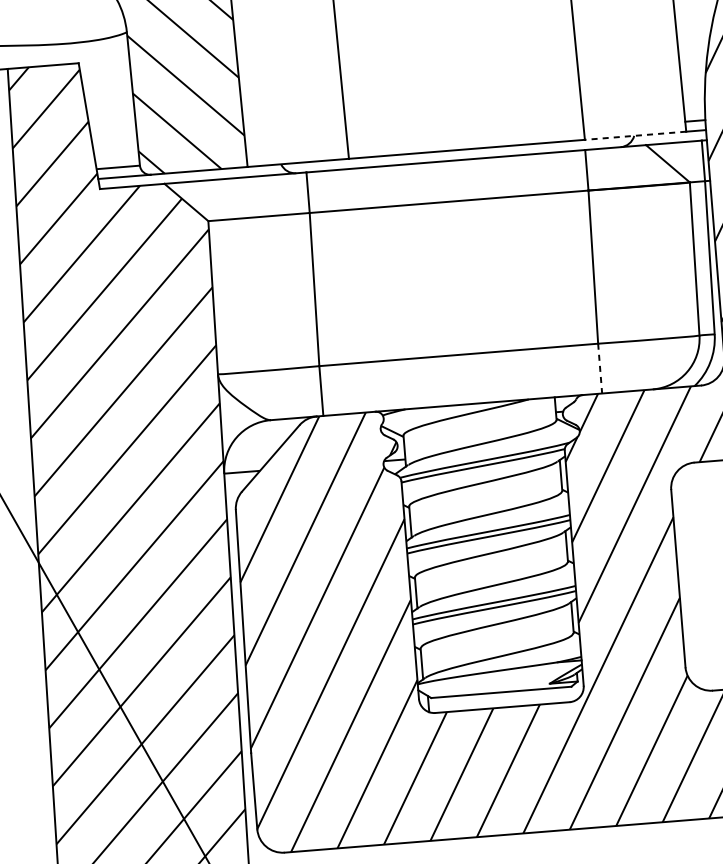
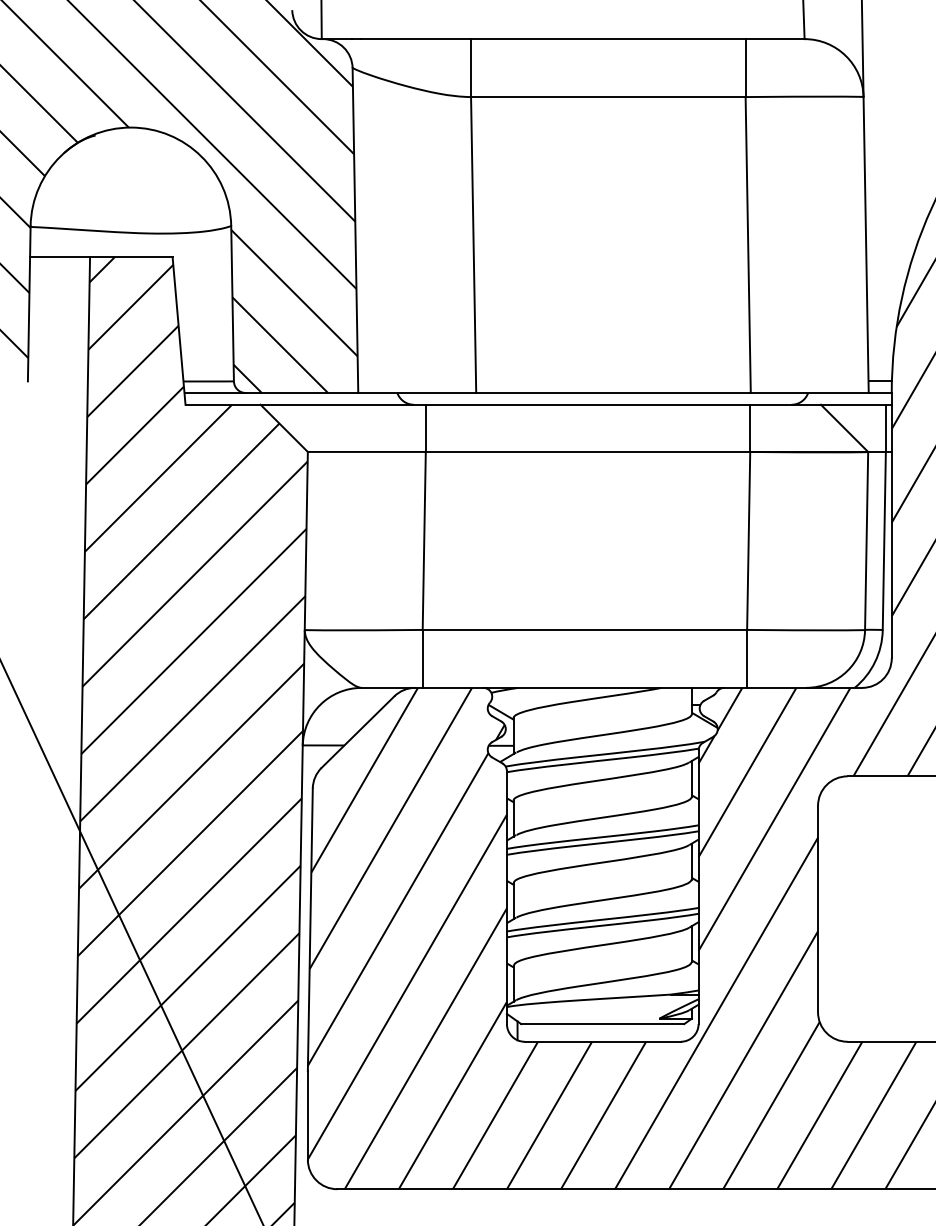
line: (635, 135) -> (809, 392), dashed -> solid
line: (600, 368) -> (747, 658), dashed -> solid

